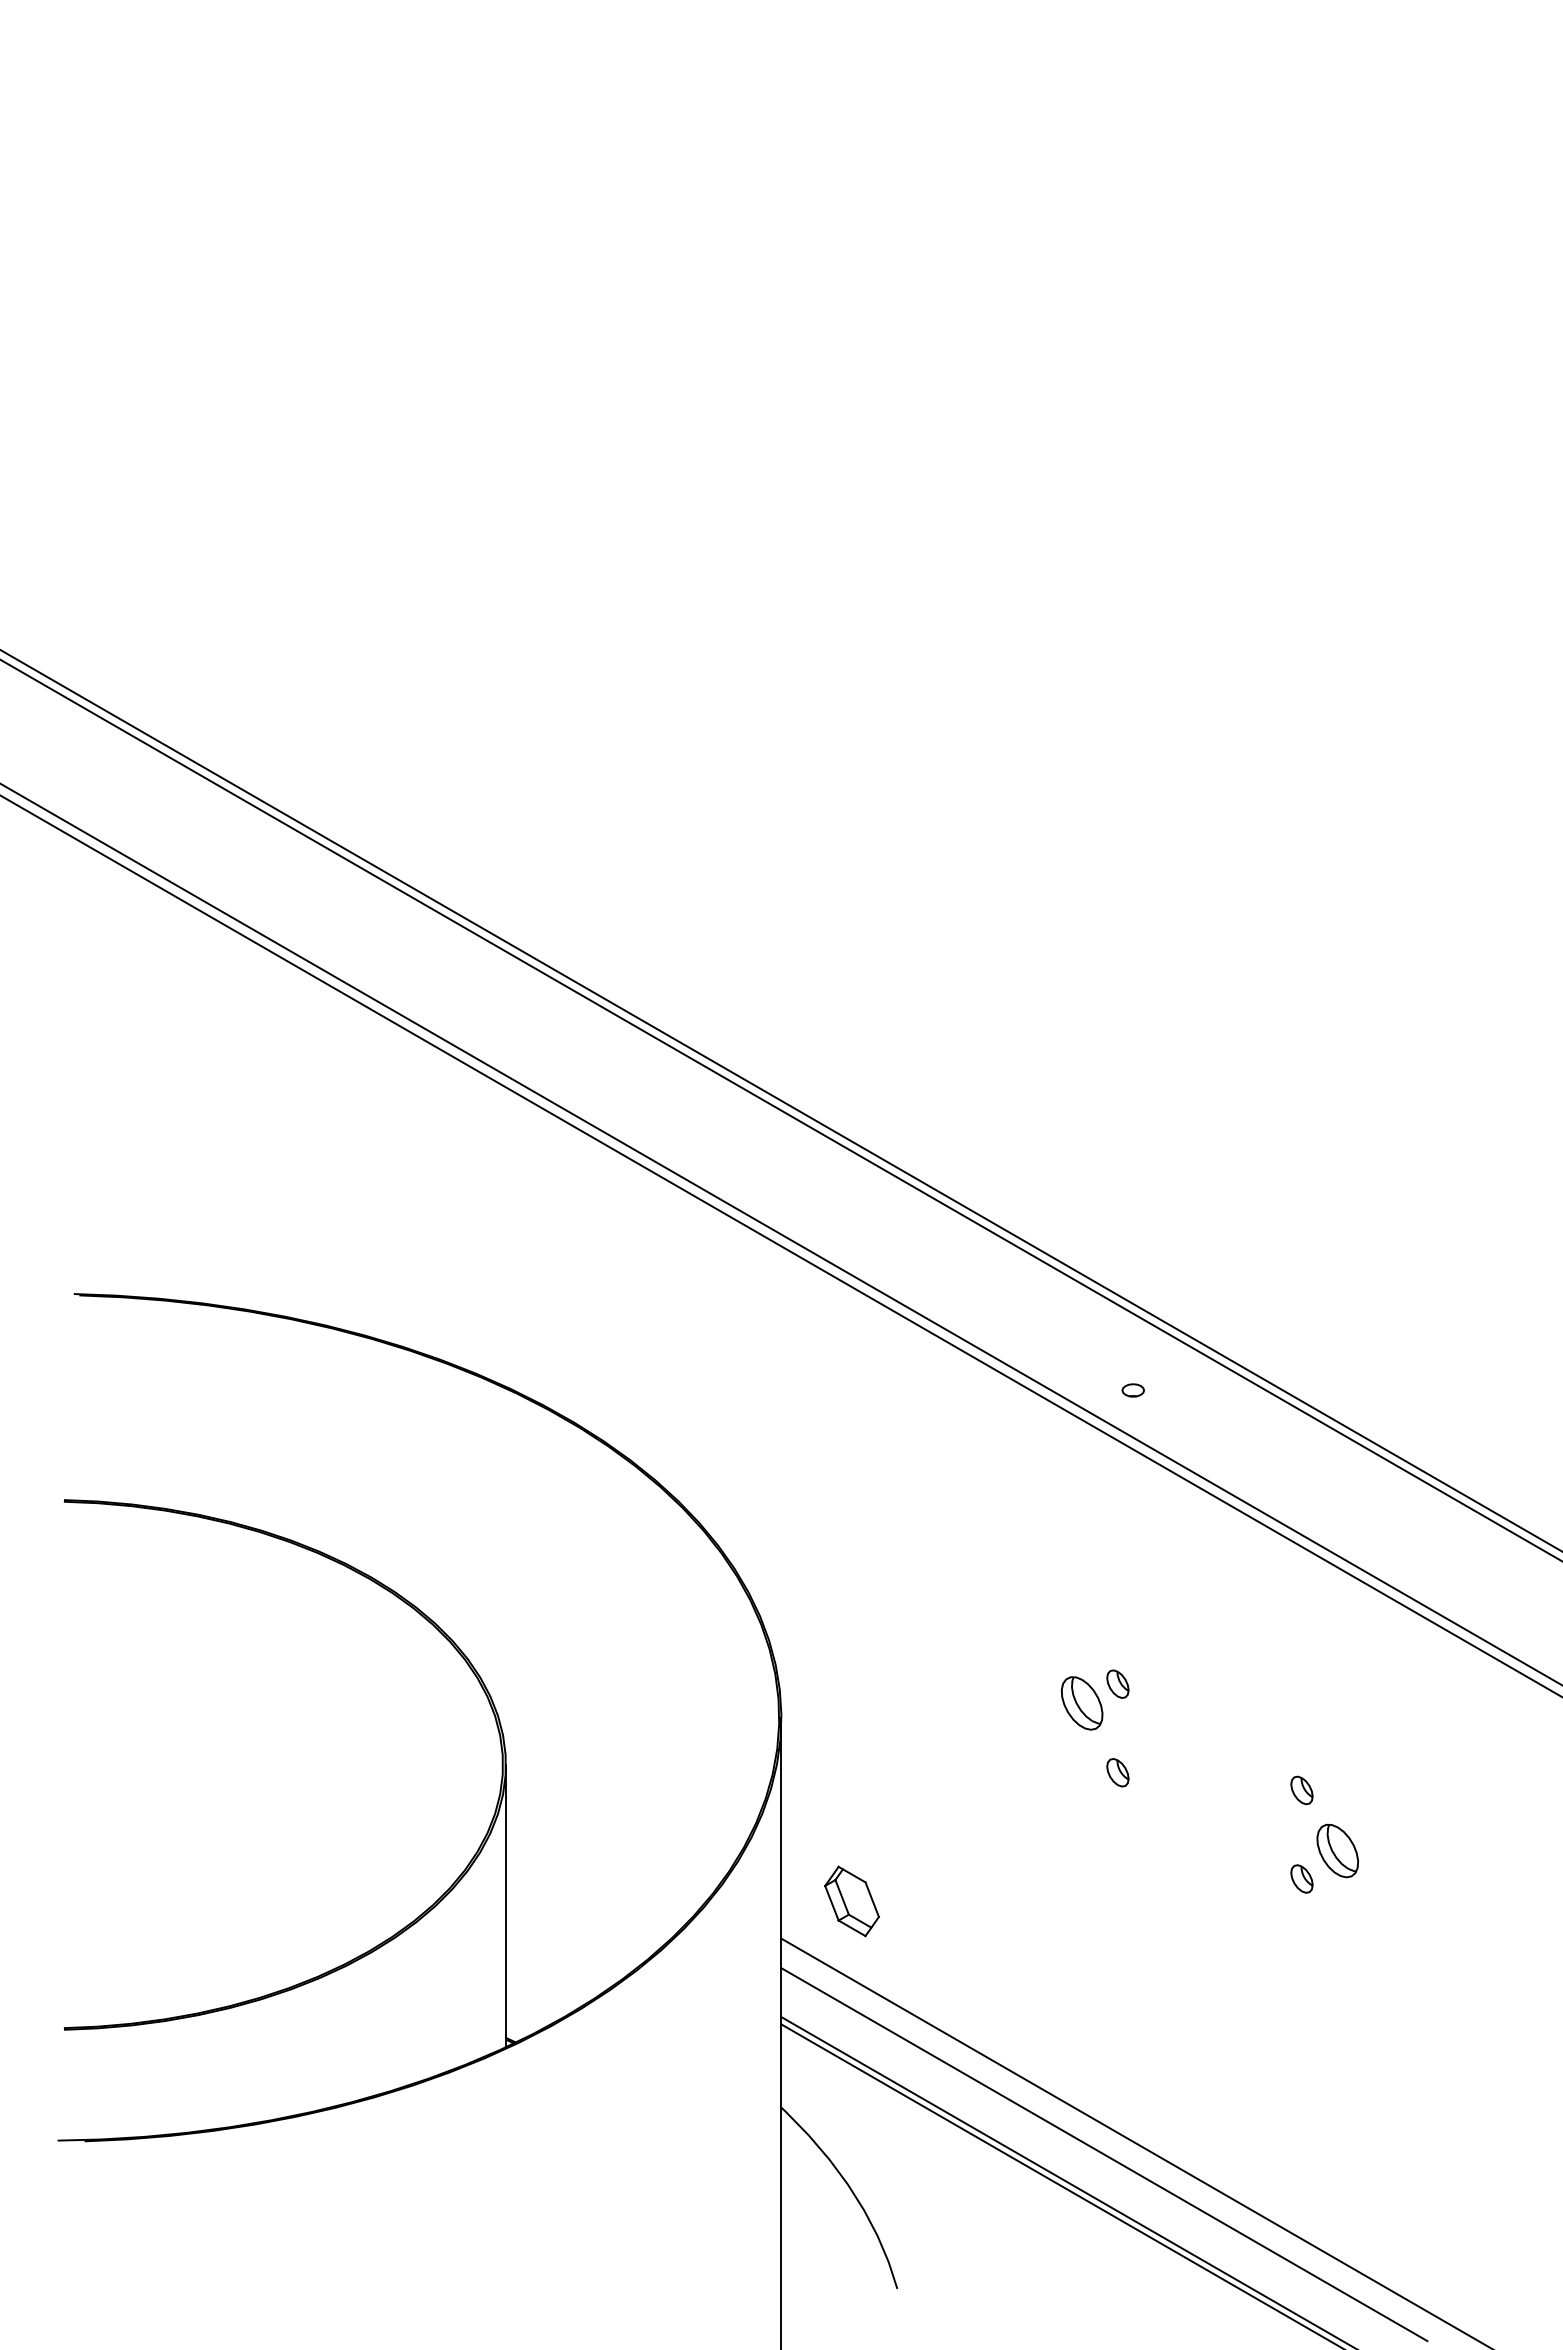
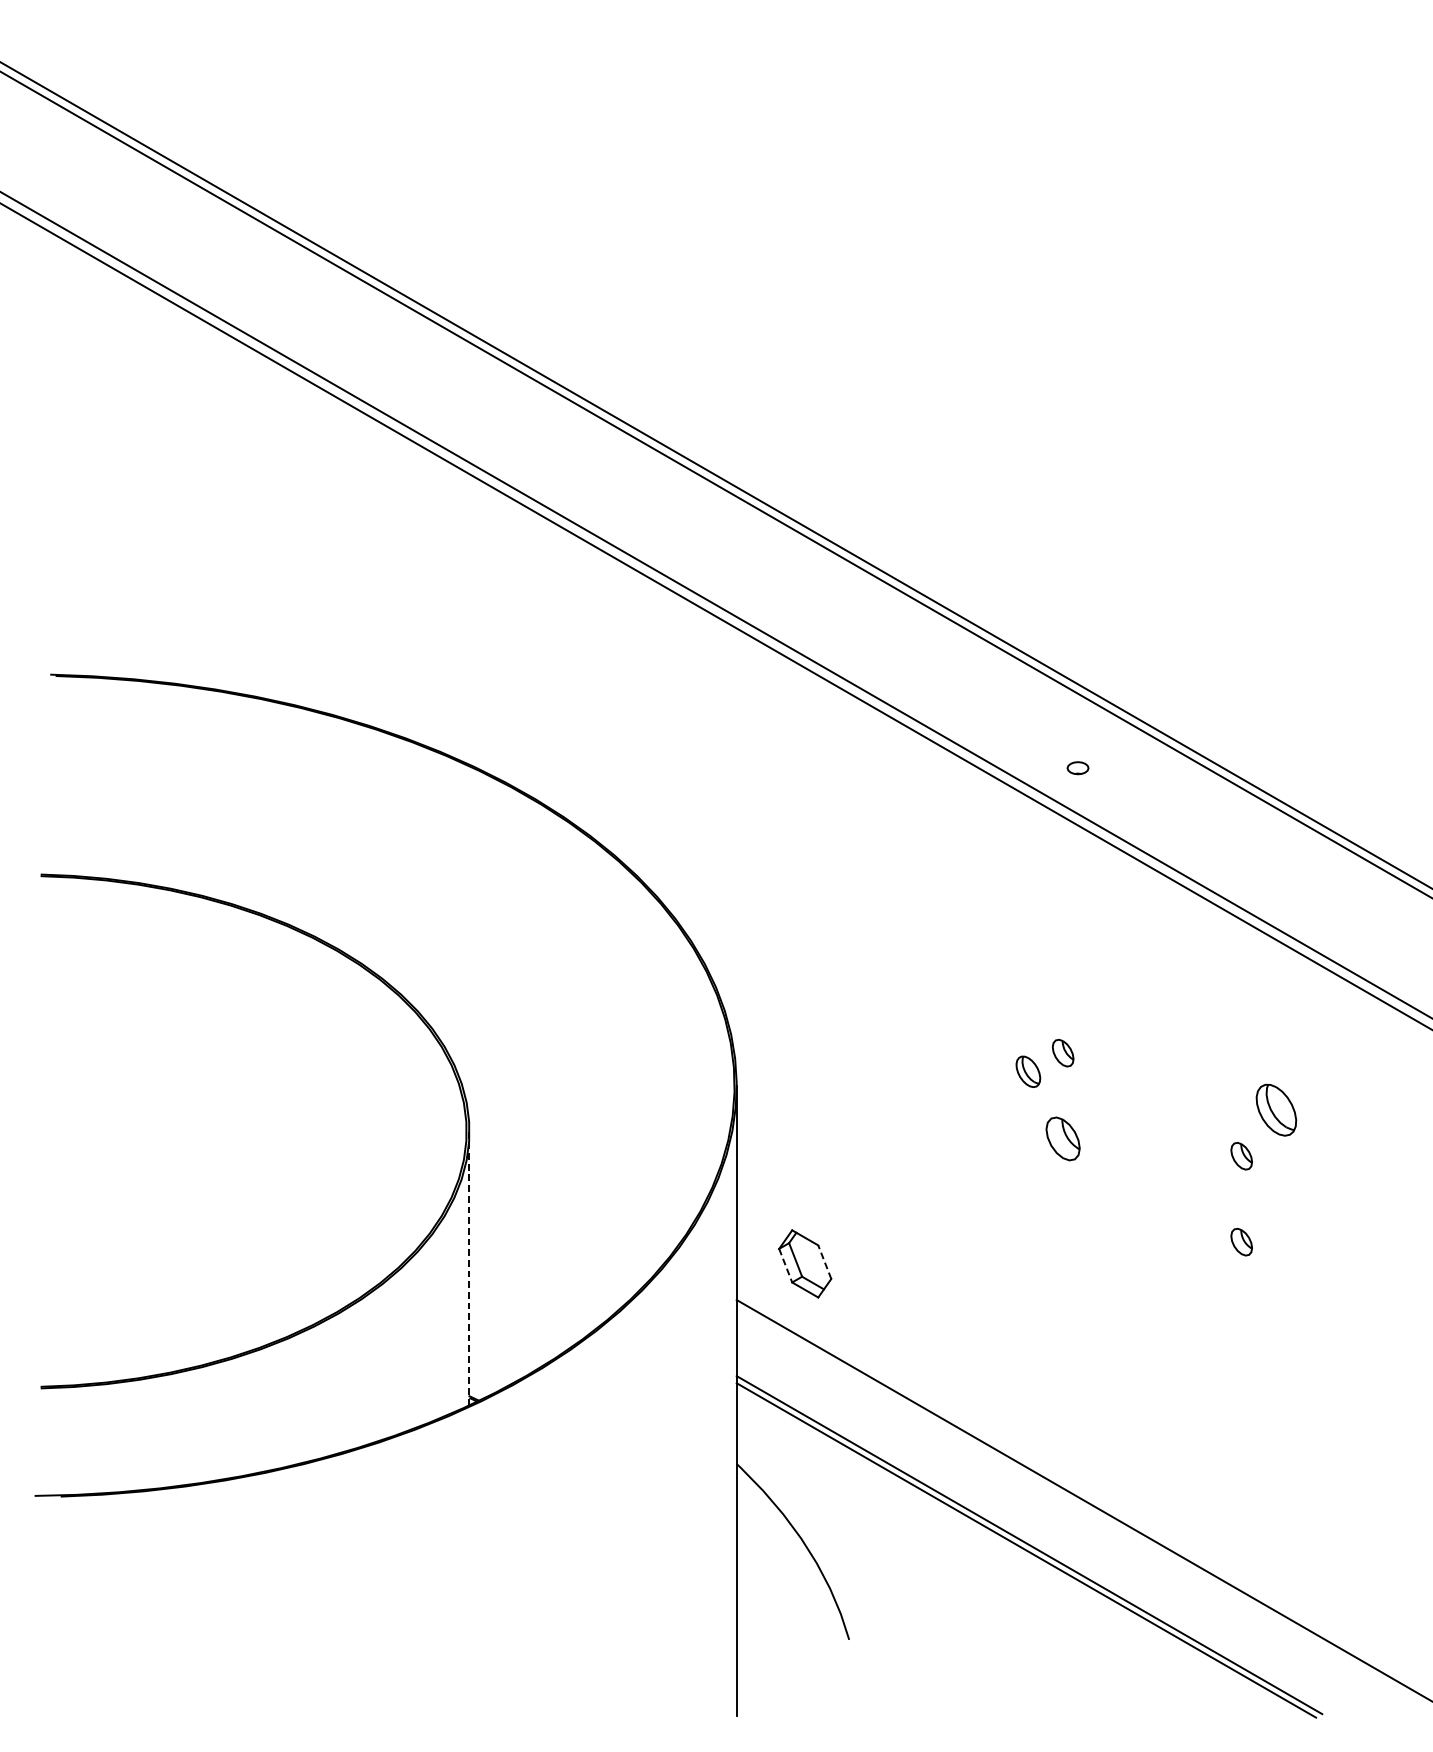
part: (1081, 1703) -> (1027, 1071), size x0.6
part: (1117, 1772) -> (1062, 1138), size x1.6
part: (1337, 1850) -> (1276, 1109), moved
line: (872, 1899) -> (825, 1262), solid -> dashed
line: (831, 1903) -> (785, 1265), solid -> dashed
line: (505, 1905) -> (469, 1267), solid -> dashed
line: (1104, 2154) -> (1050, 1509), removed

